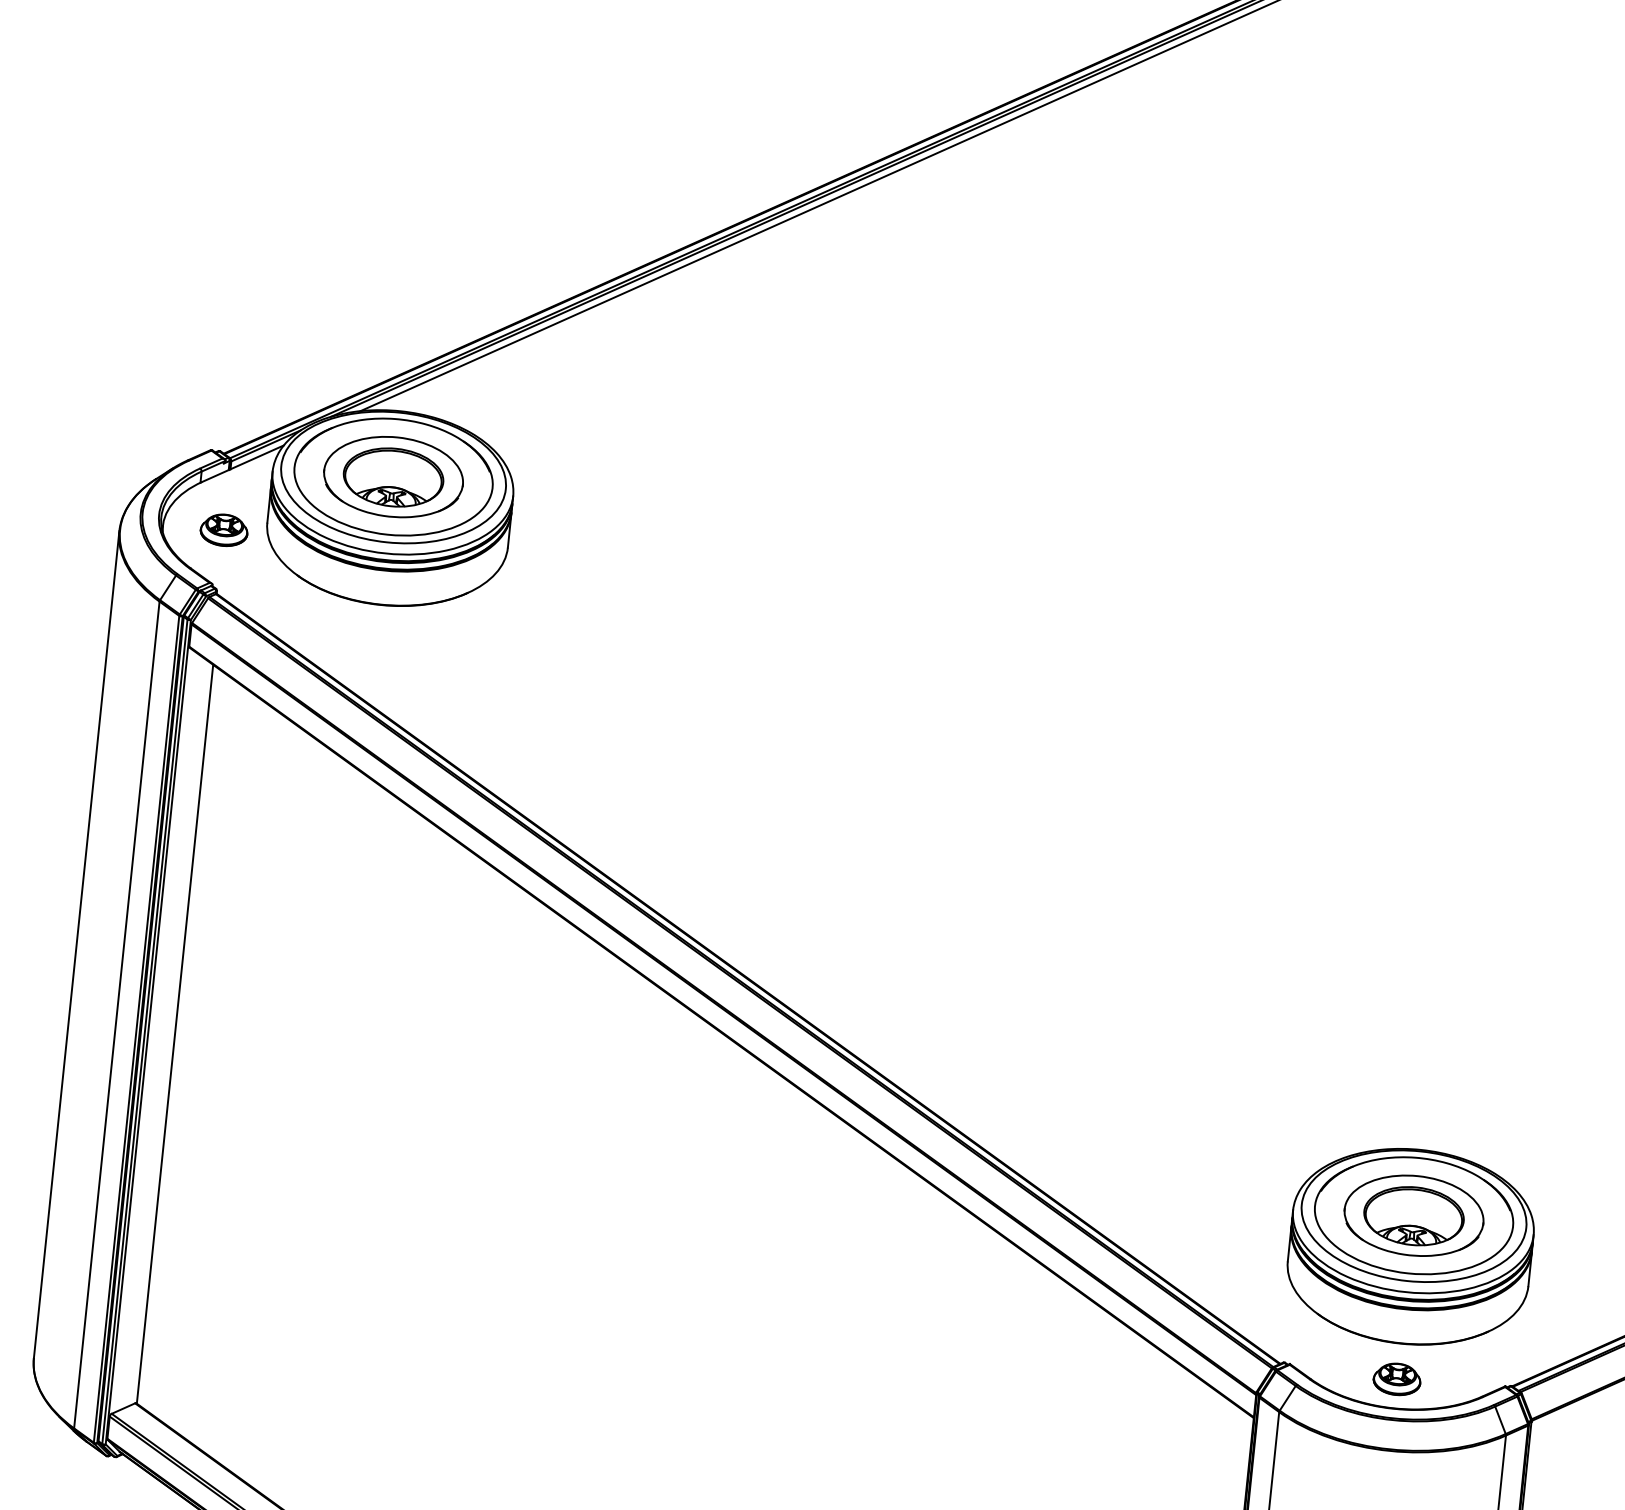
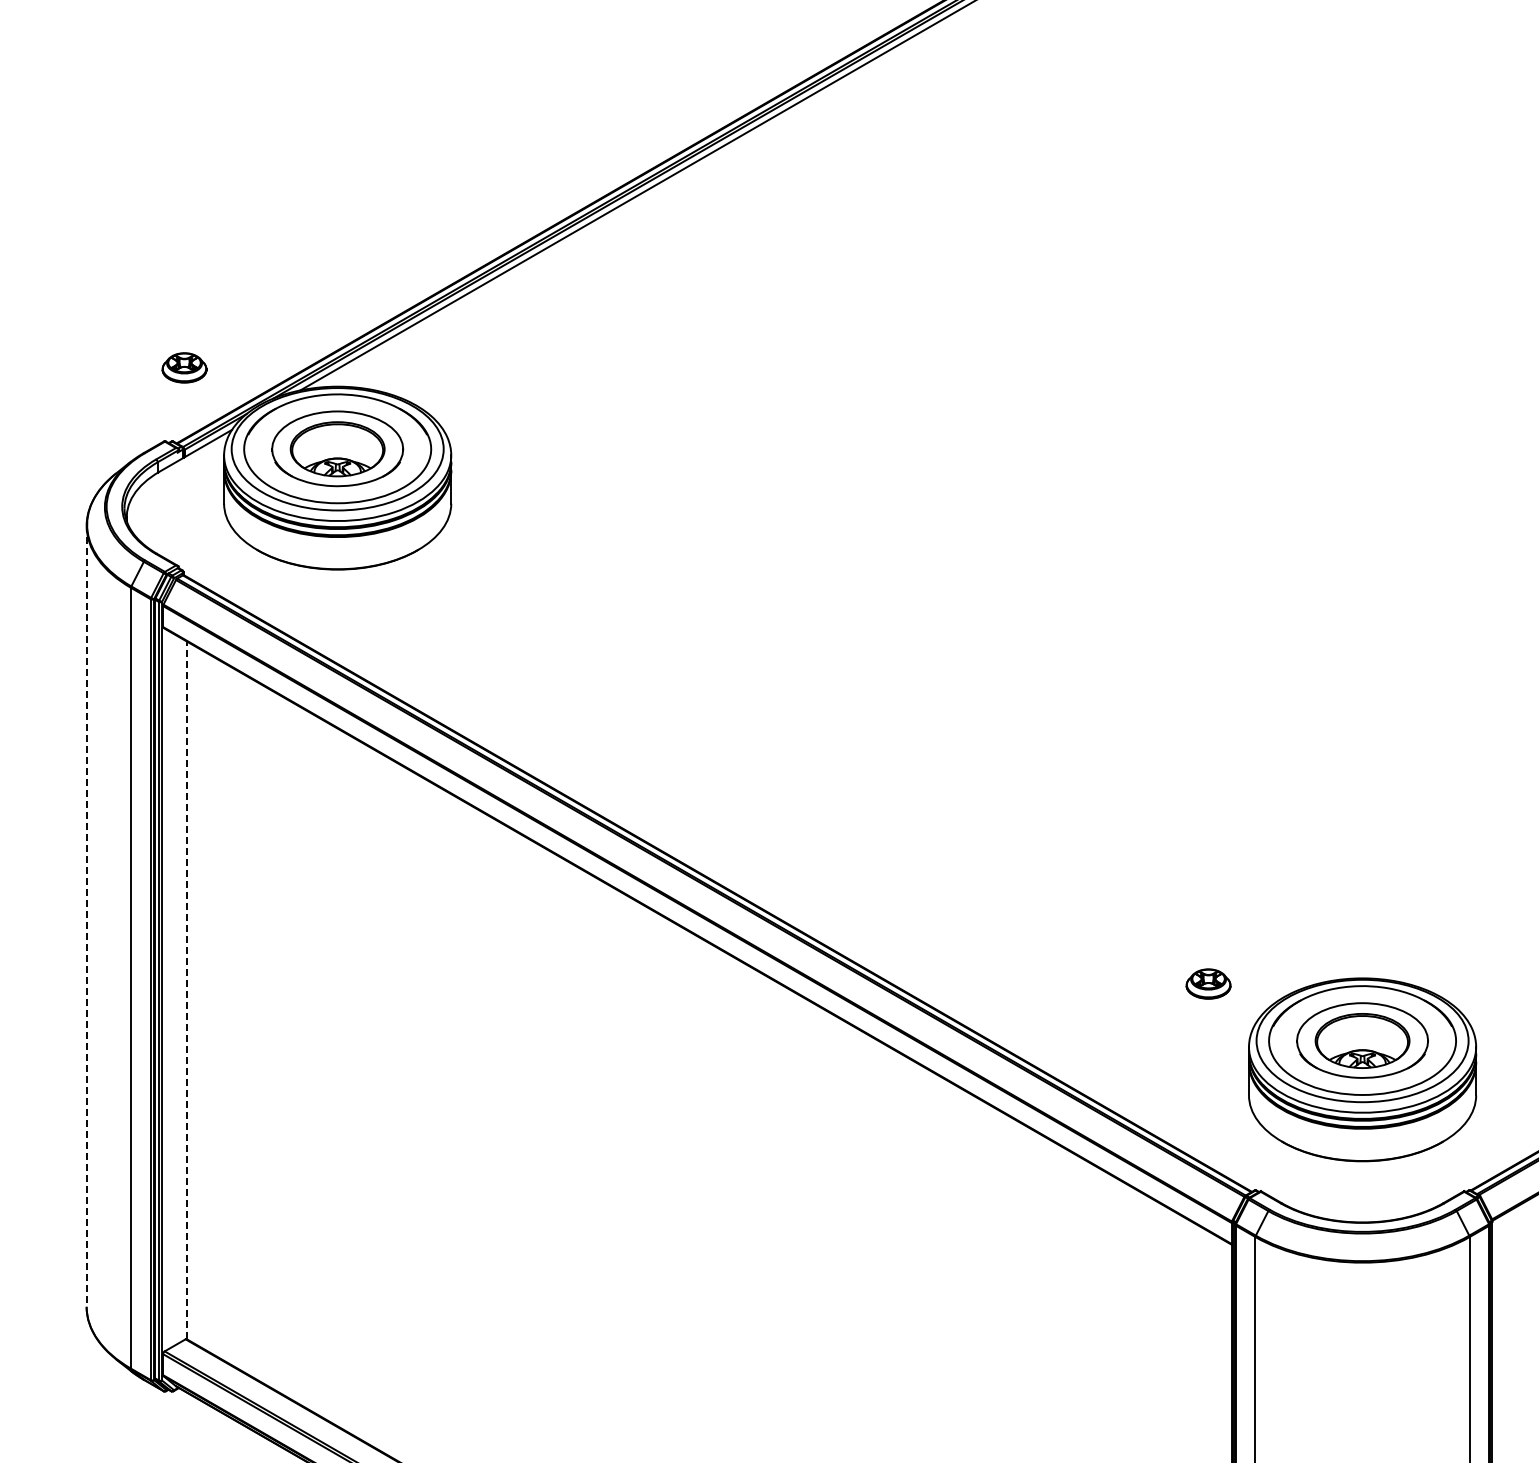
part: (224, 529) -> (184, 367), moved
line: (76, 944) -> (86, 916), solid -> dashed
line: (175, 1034) -> (187, 990), solid -> dashed
part: (1397, 1378) -> (1208, 983), moved

